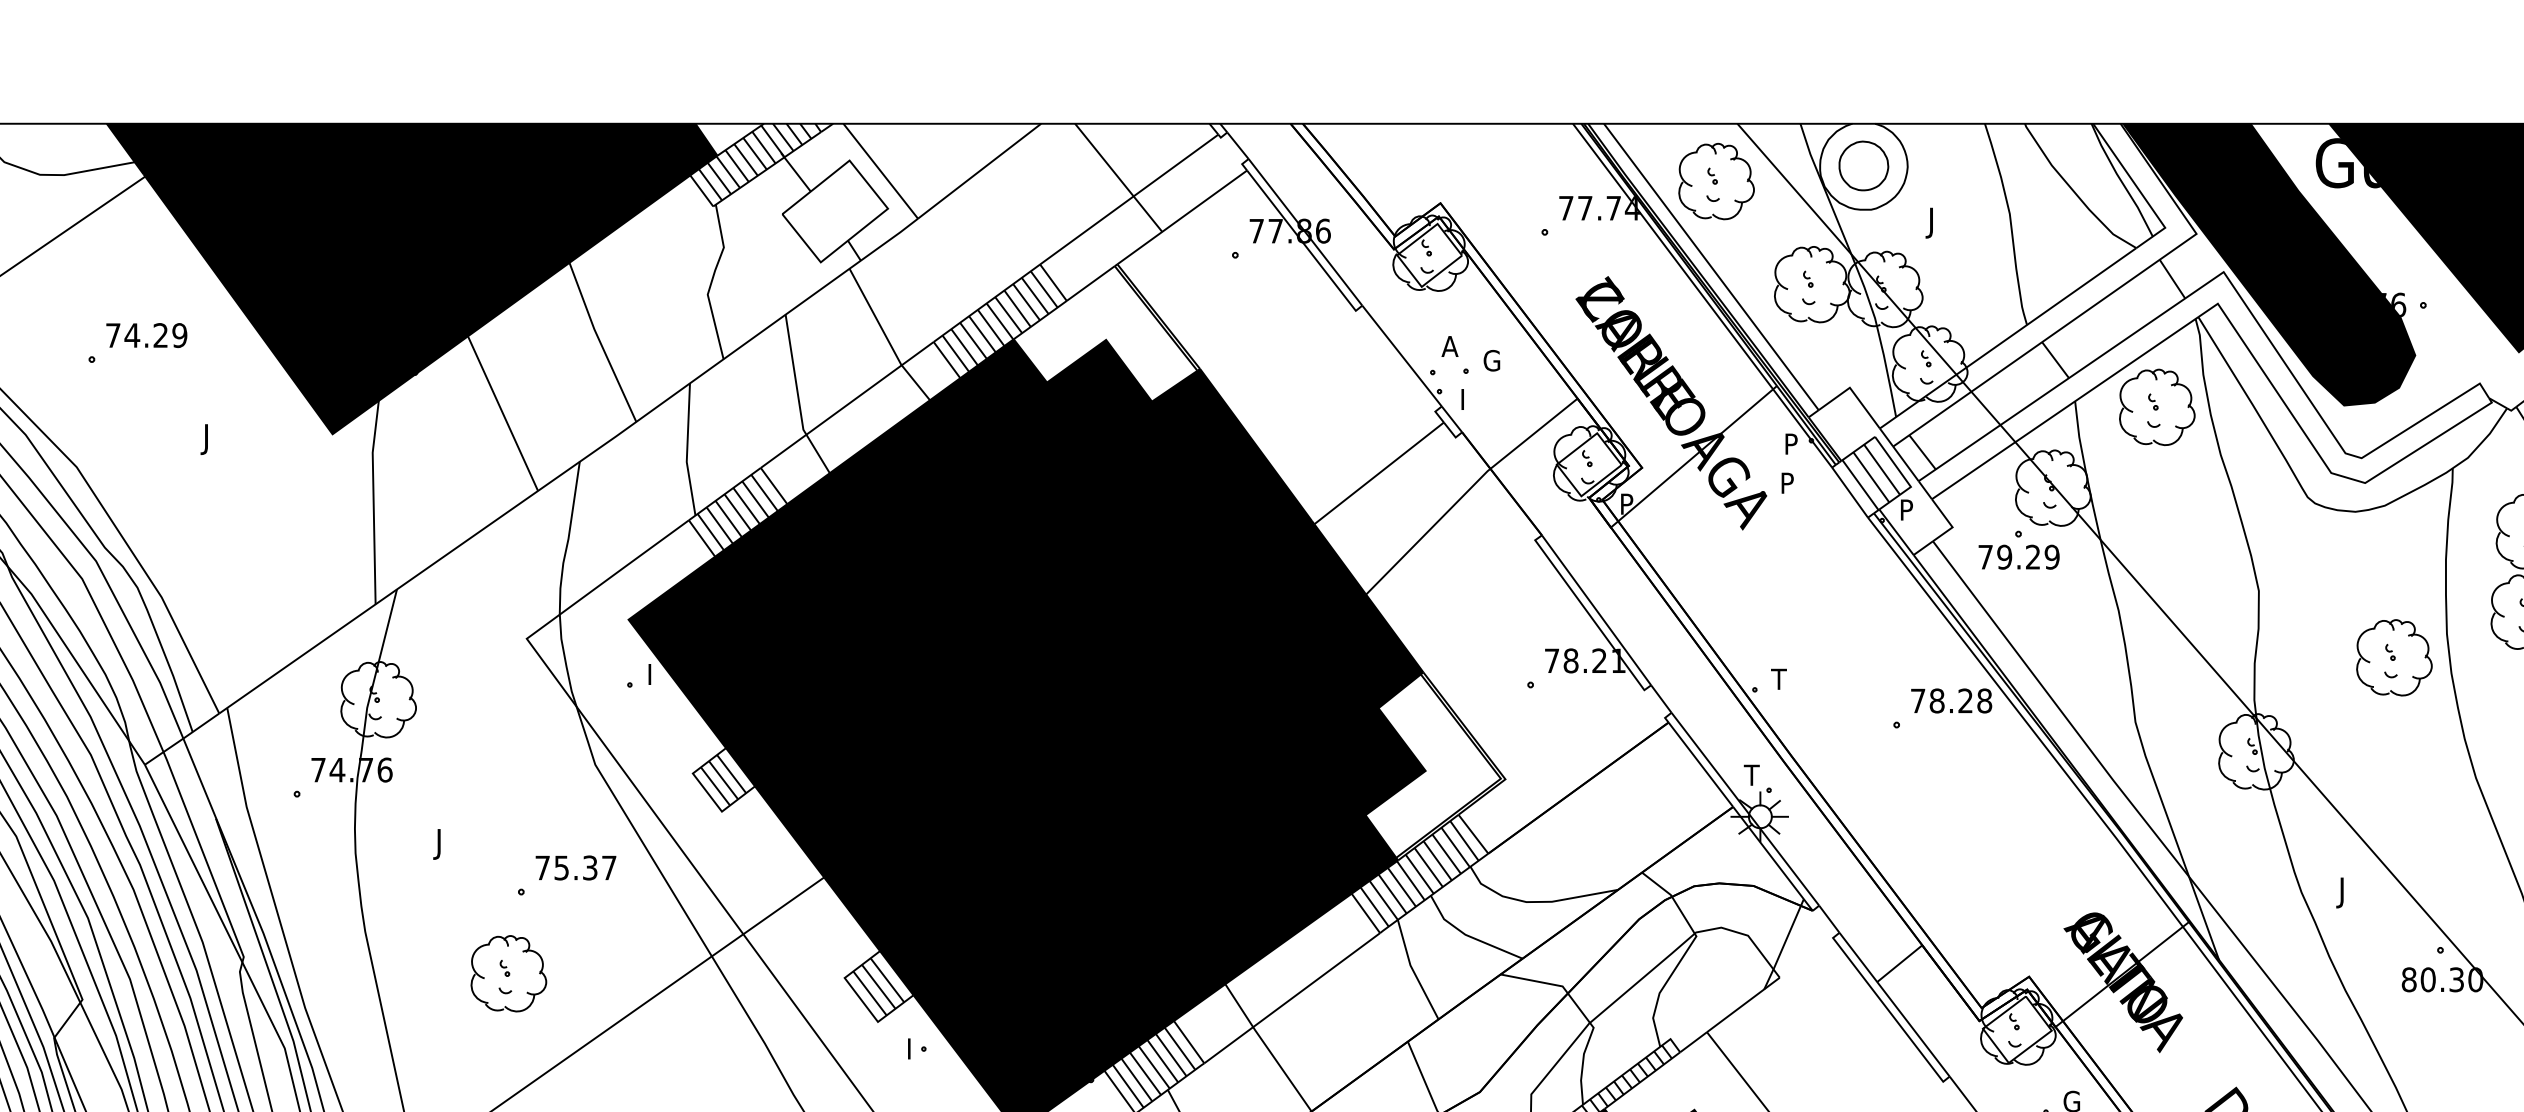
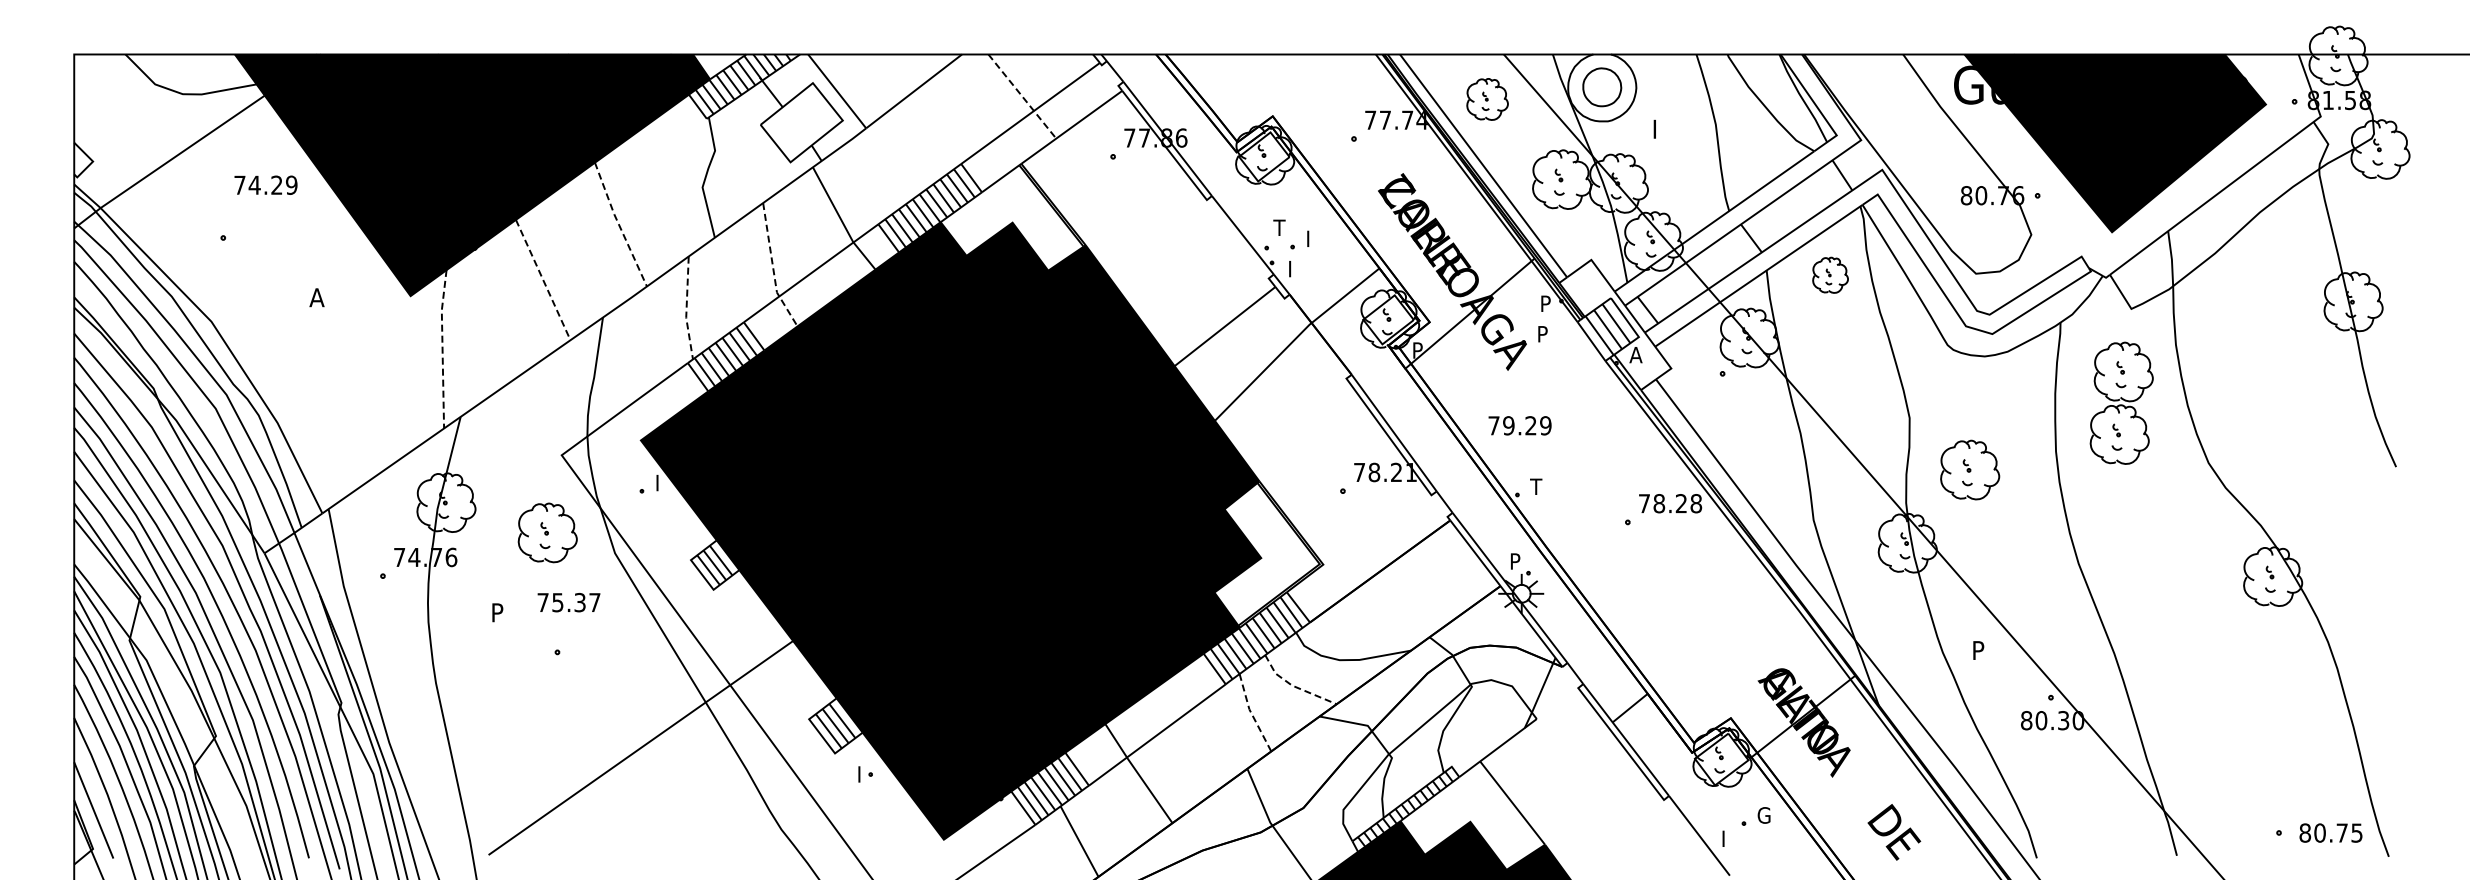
line: (1118, 177) -> (1022, 96), solid -> dashed
part: (1716, 181) -> (1487, 99), size x0.7
text: (1928, 234) -> (1652, 140), J -> I
fill: (2268, 263) -> (1917, 163), removed
text: (146, 334) -> (265, 184), moved
line: (601, 343) -> (619, 225), solid -> dashed
text: (1449, 346) -> (1279, 227), A -> T
text: (1491, 360) -> (1312, 238), G -> I
line: (798, 398) -> (773, 268), solid -> dashed
part: (2157, 407) -> (1830, 275), size x0.6
line: (503, 414) -> (543, 280), solid -> dashed
text: (210, 439) -> (315, 300), J -> A
line: (687, 450) -> (686, 308), solid -> dashed
line: (373, 501) -> (442, 348), solid -> dashed
text: (1906, 510) -> (1635, 355), P -> A
text: (2018, 556) -> (1519, 425), moved
part: (2394, 657) -> (1970, 469), moved
text: (1751, 775) -> (1514, 561), T -> P
text: (442, 844) -> (496, 615), J -> P
text: (575, 867) -> (568, 602), moved
text: (2344, 893) -> (1976, 653), J -> P
line: (1467, 935) -> (1293, 686), solid -> dashed
line: (1413, 970) -> (1251, 713), solid -> dashed
part: (508, 973) -> (547, 532), moved

